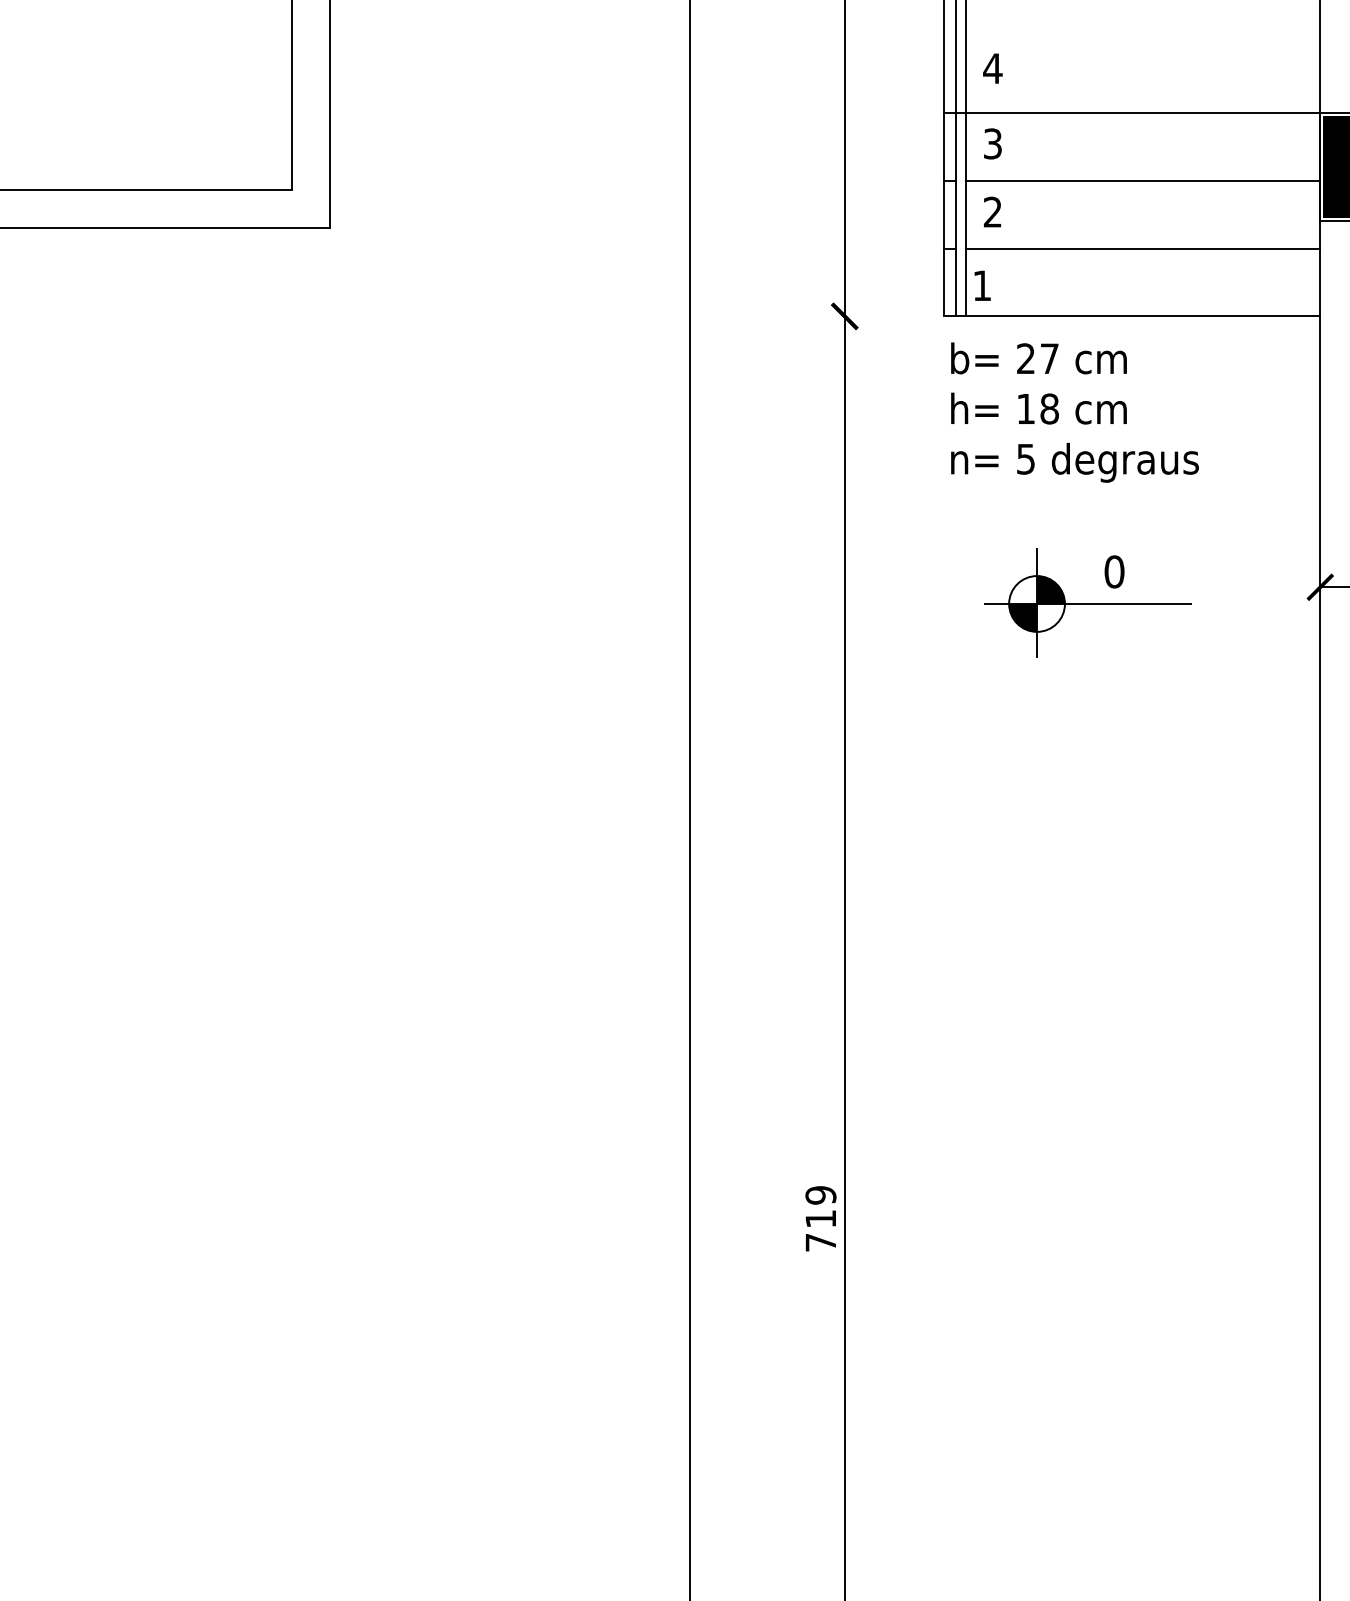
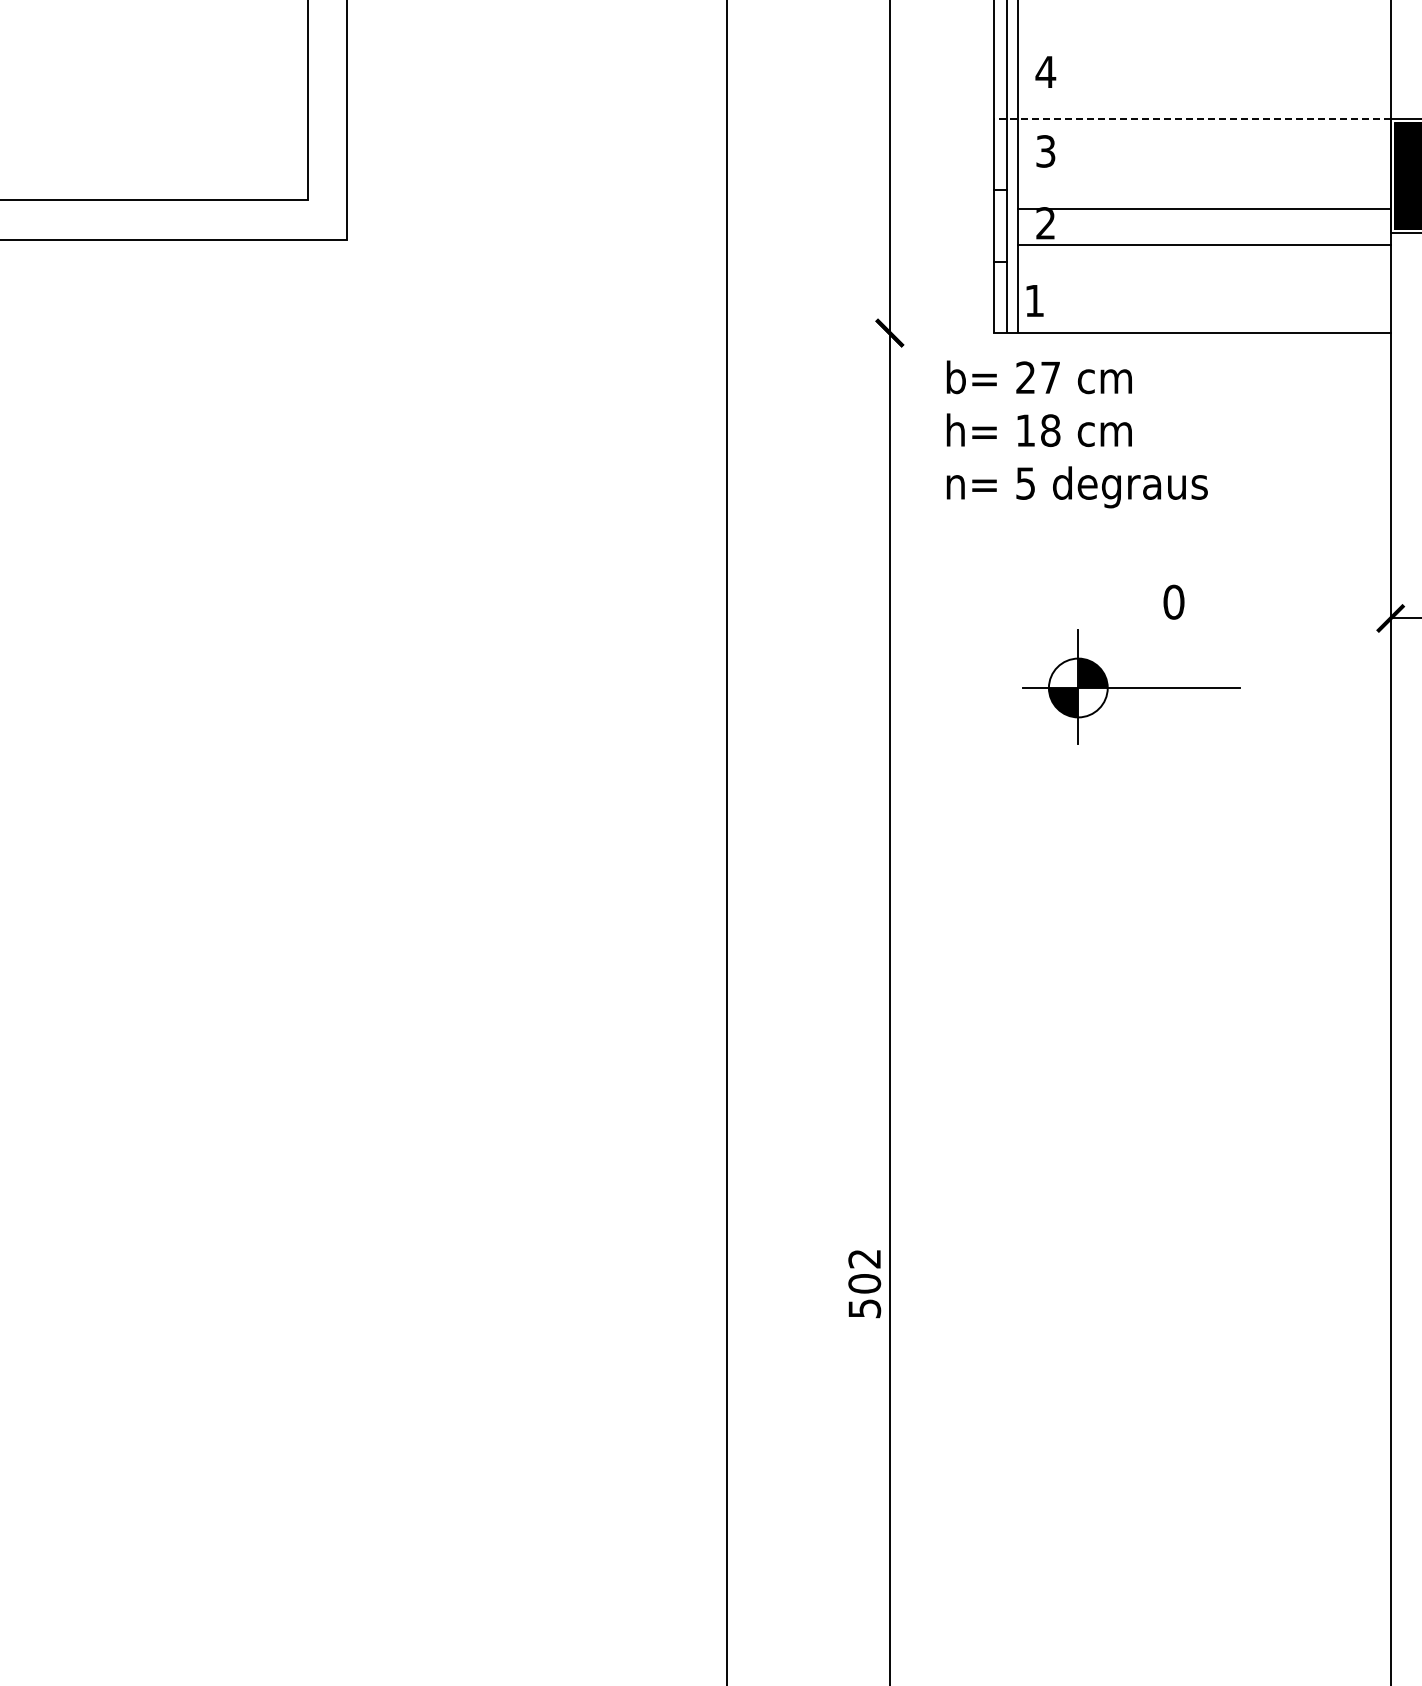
line: (1131, 112) -> (1191, 118), solid -> dashed
line: (1142, 181) -> (1203, 245), moved
line: (1142, 248) -> (1203, 208), moved
text: (1074, 412) -> (1076, 434), moved
part: (1087, 602) -> (1131, 686), moved
text: (820, 1218) -> (864, 1283), 719 -> 502

